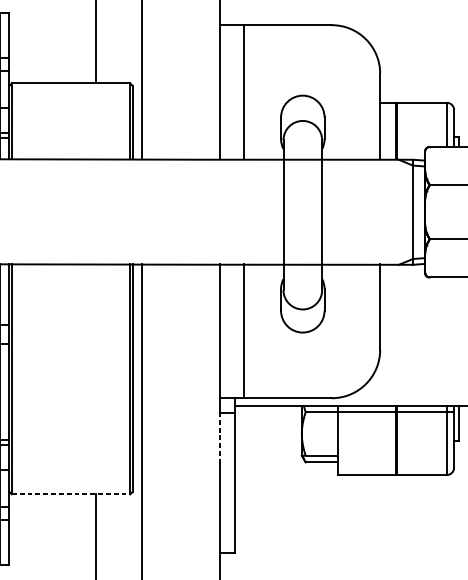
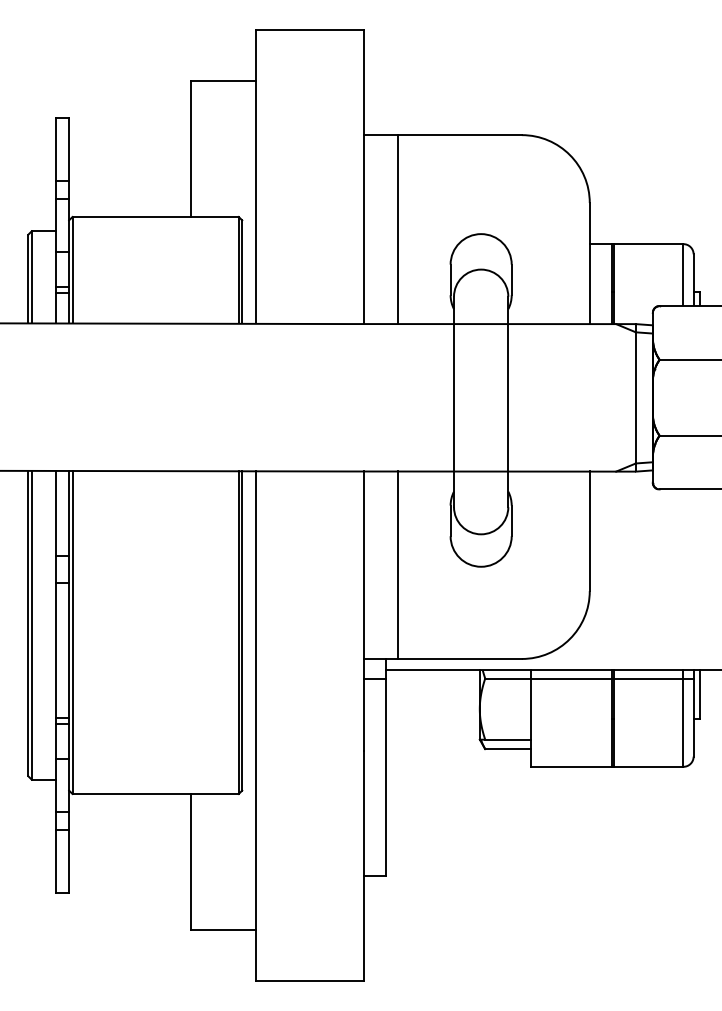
line: (219, 437) -> (364, 714), dashed -> solid
line: (71, 494) -> (156, 793), dashed -> solid

